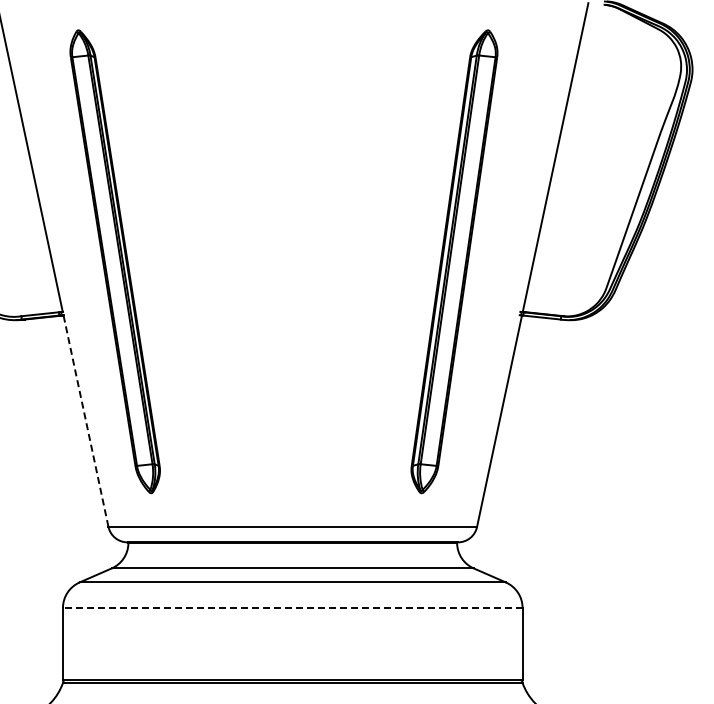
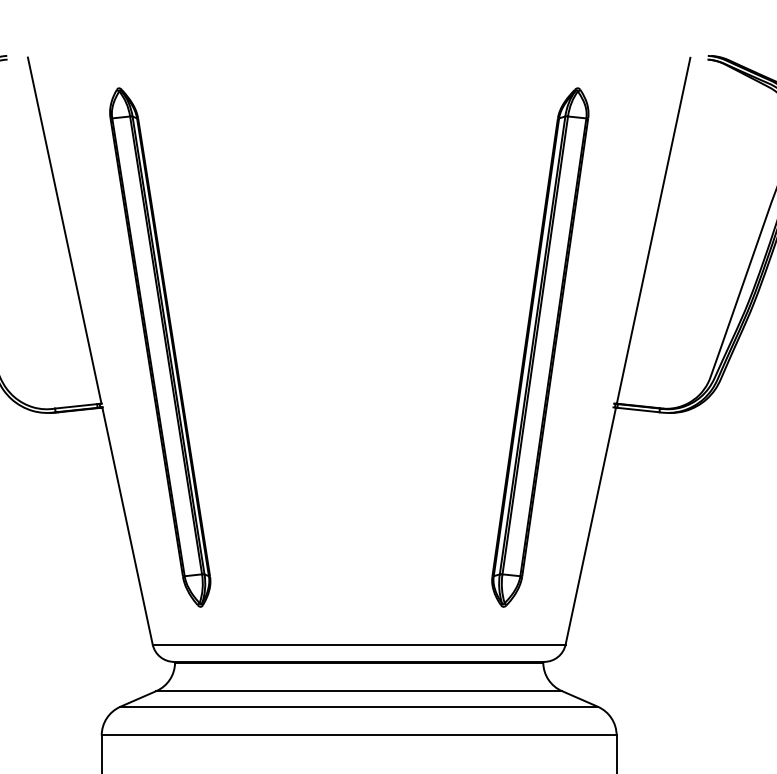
line: (85, 420) -> (126, 525), dashed -> solid
line: (292, 607) -> (358, 734), dashed -> solid

